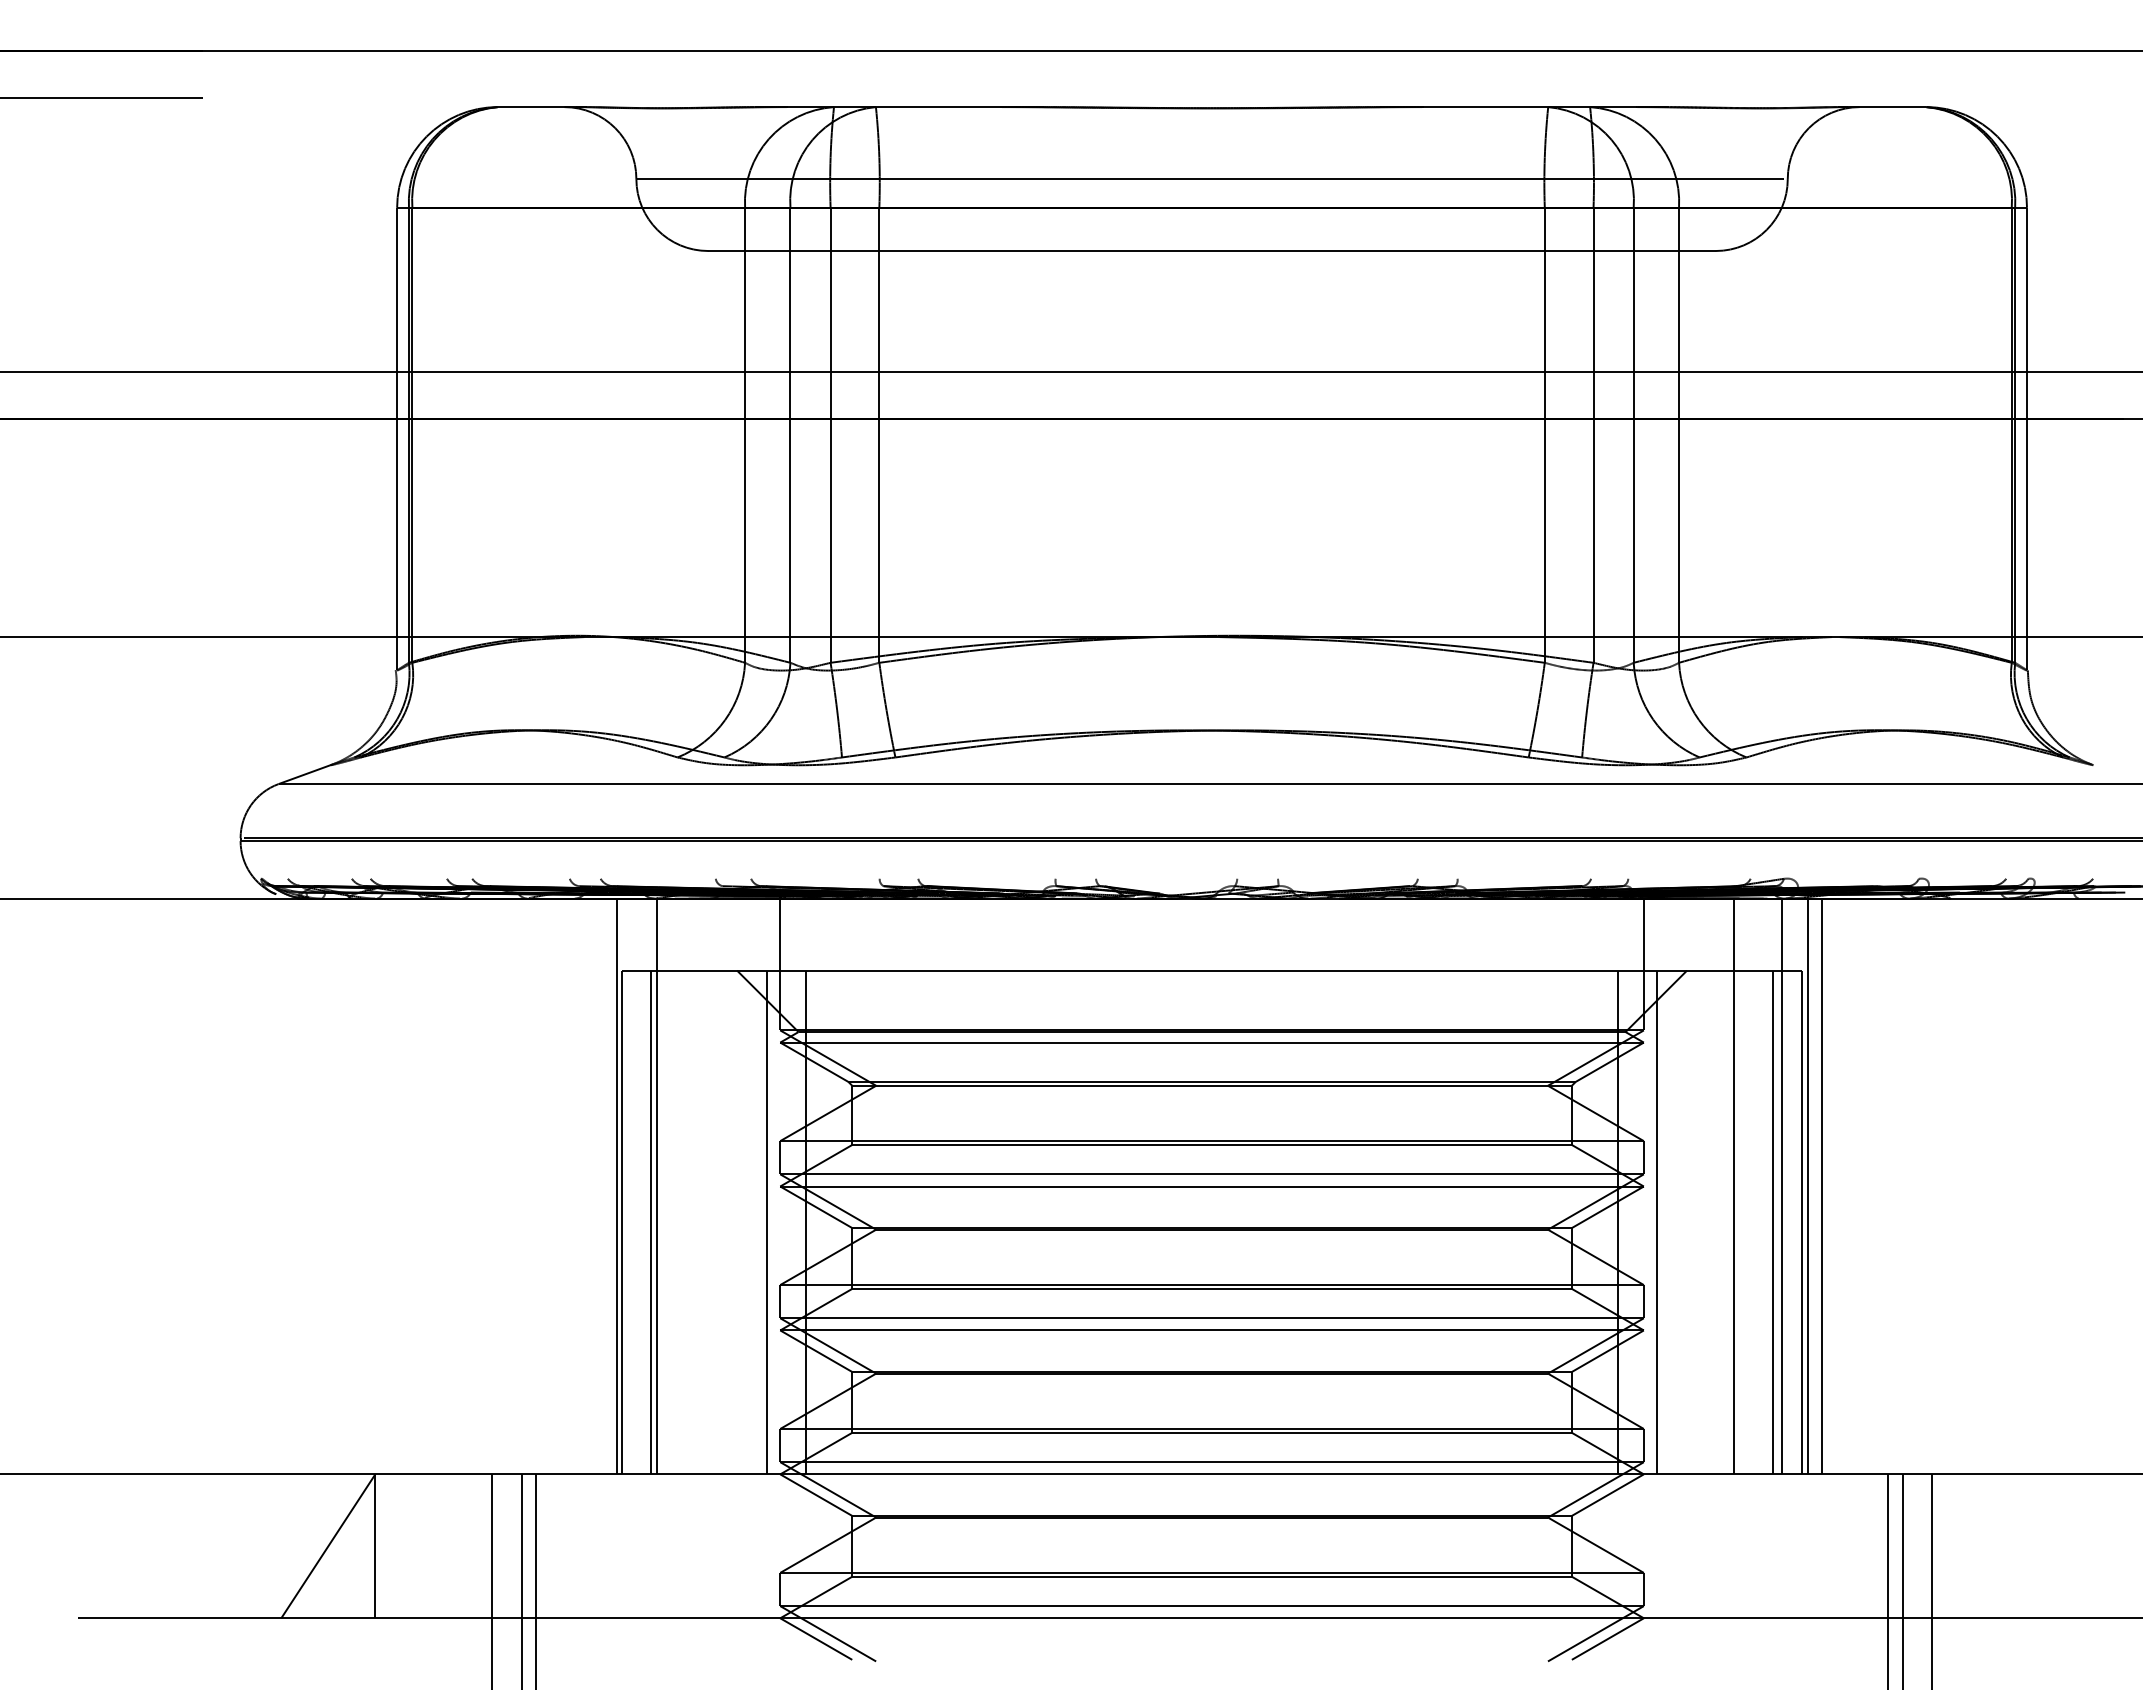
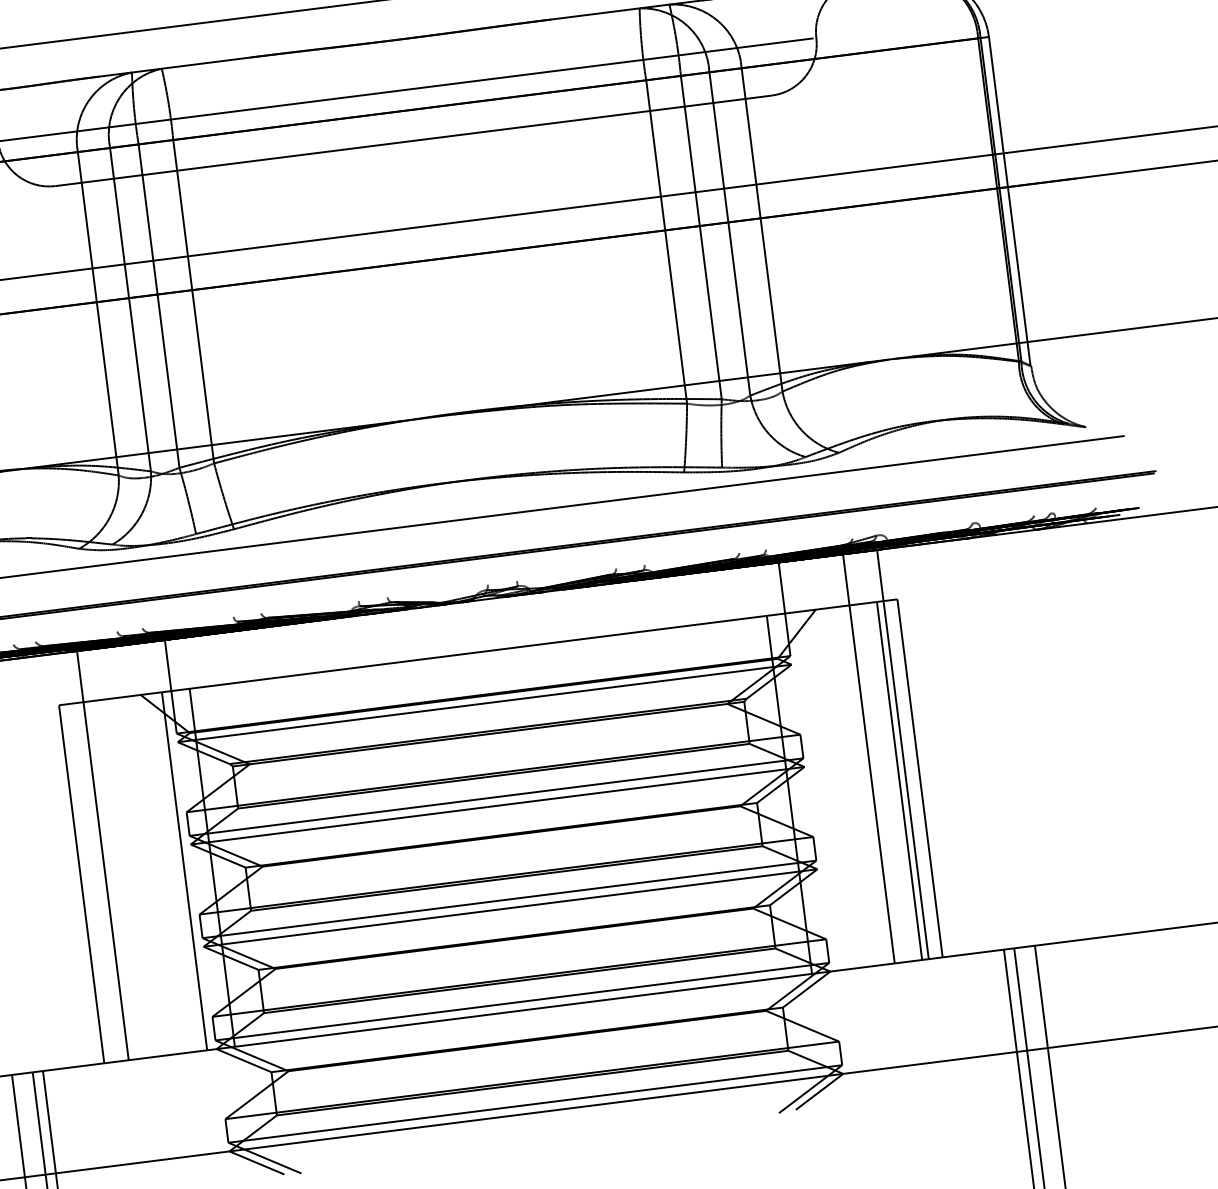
line: (617, 1186) -> (75, 859), removed
line: (1808, 1186) -> (921, 752), removed
line: (1821, 1186) -> (930, 751), removed
line: (651, 1222) -> (102, 881), removed
line: (1657, 1222) -> (817, 791), removed

